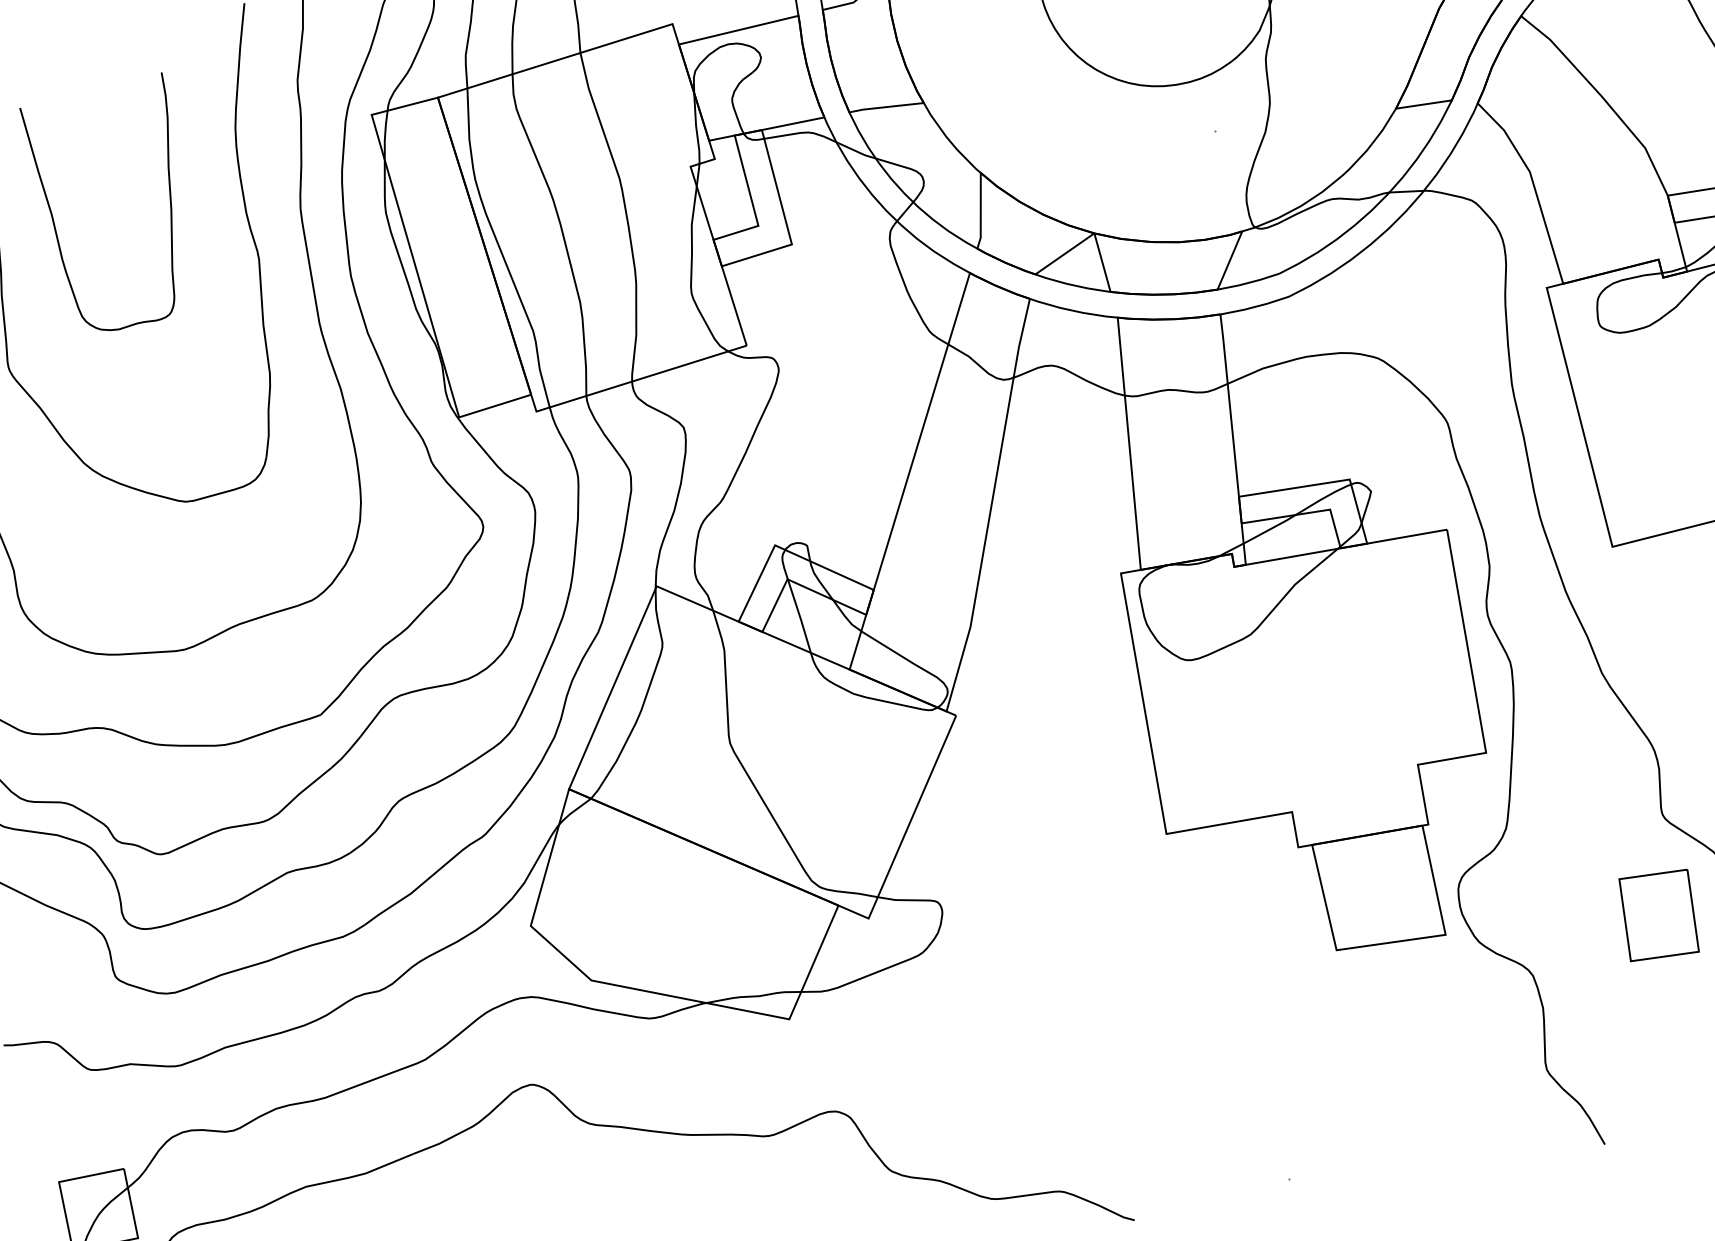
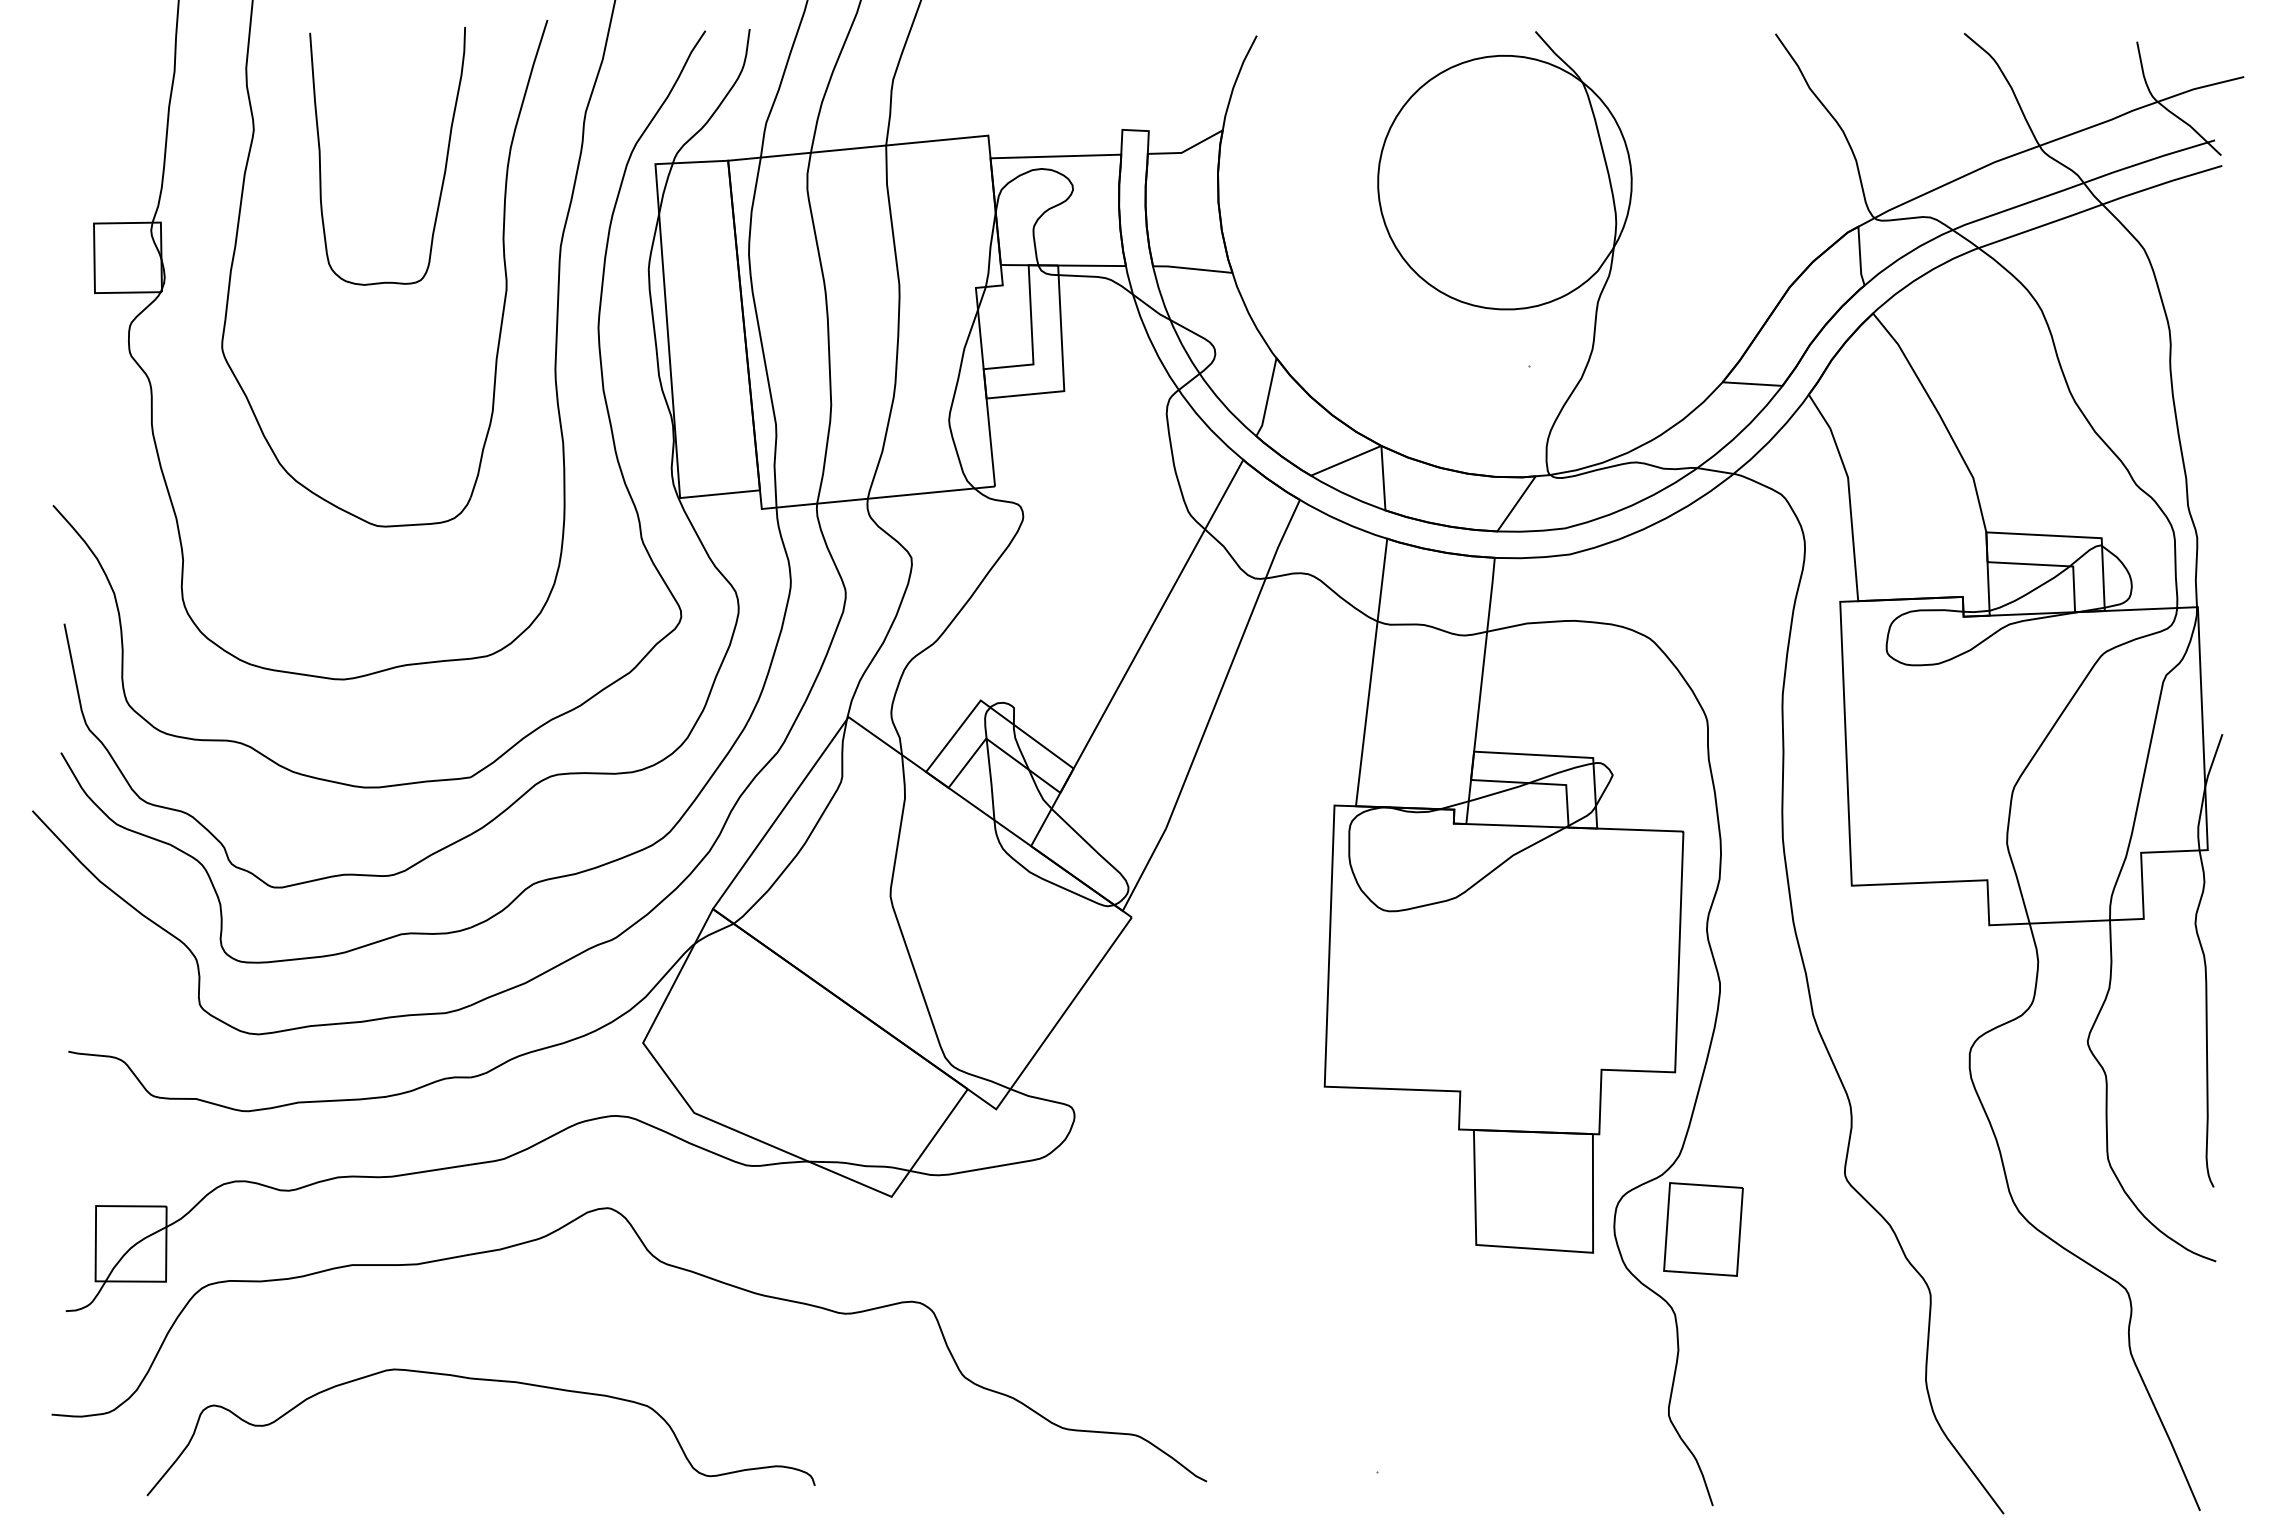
curve: (169, 205) -> (444, 167), moved
part: (1659, 915) -> (1703, 1229), moved

